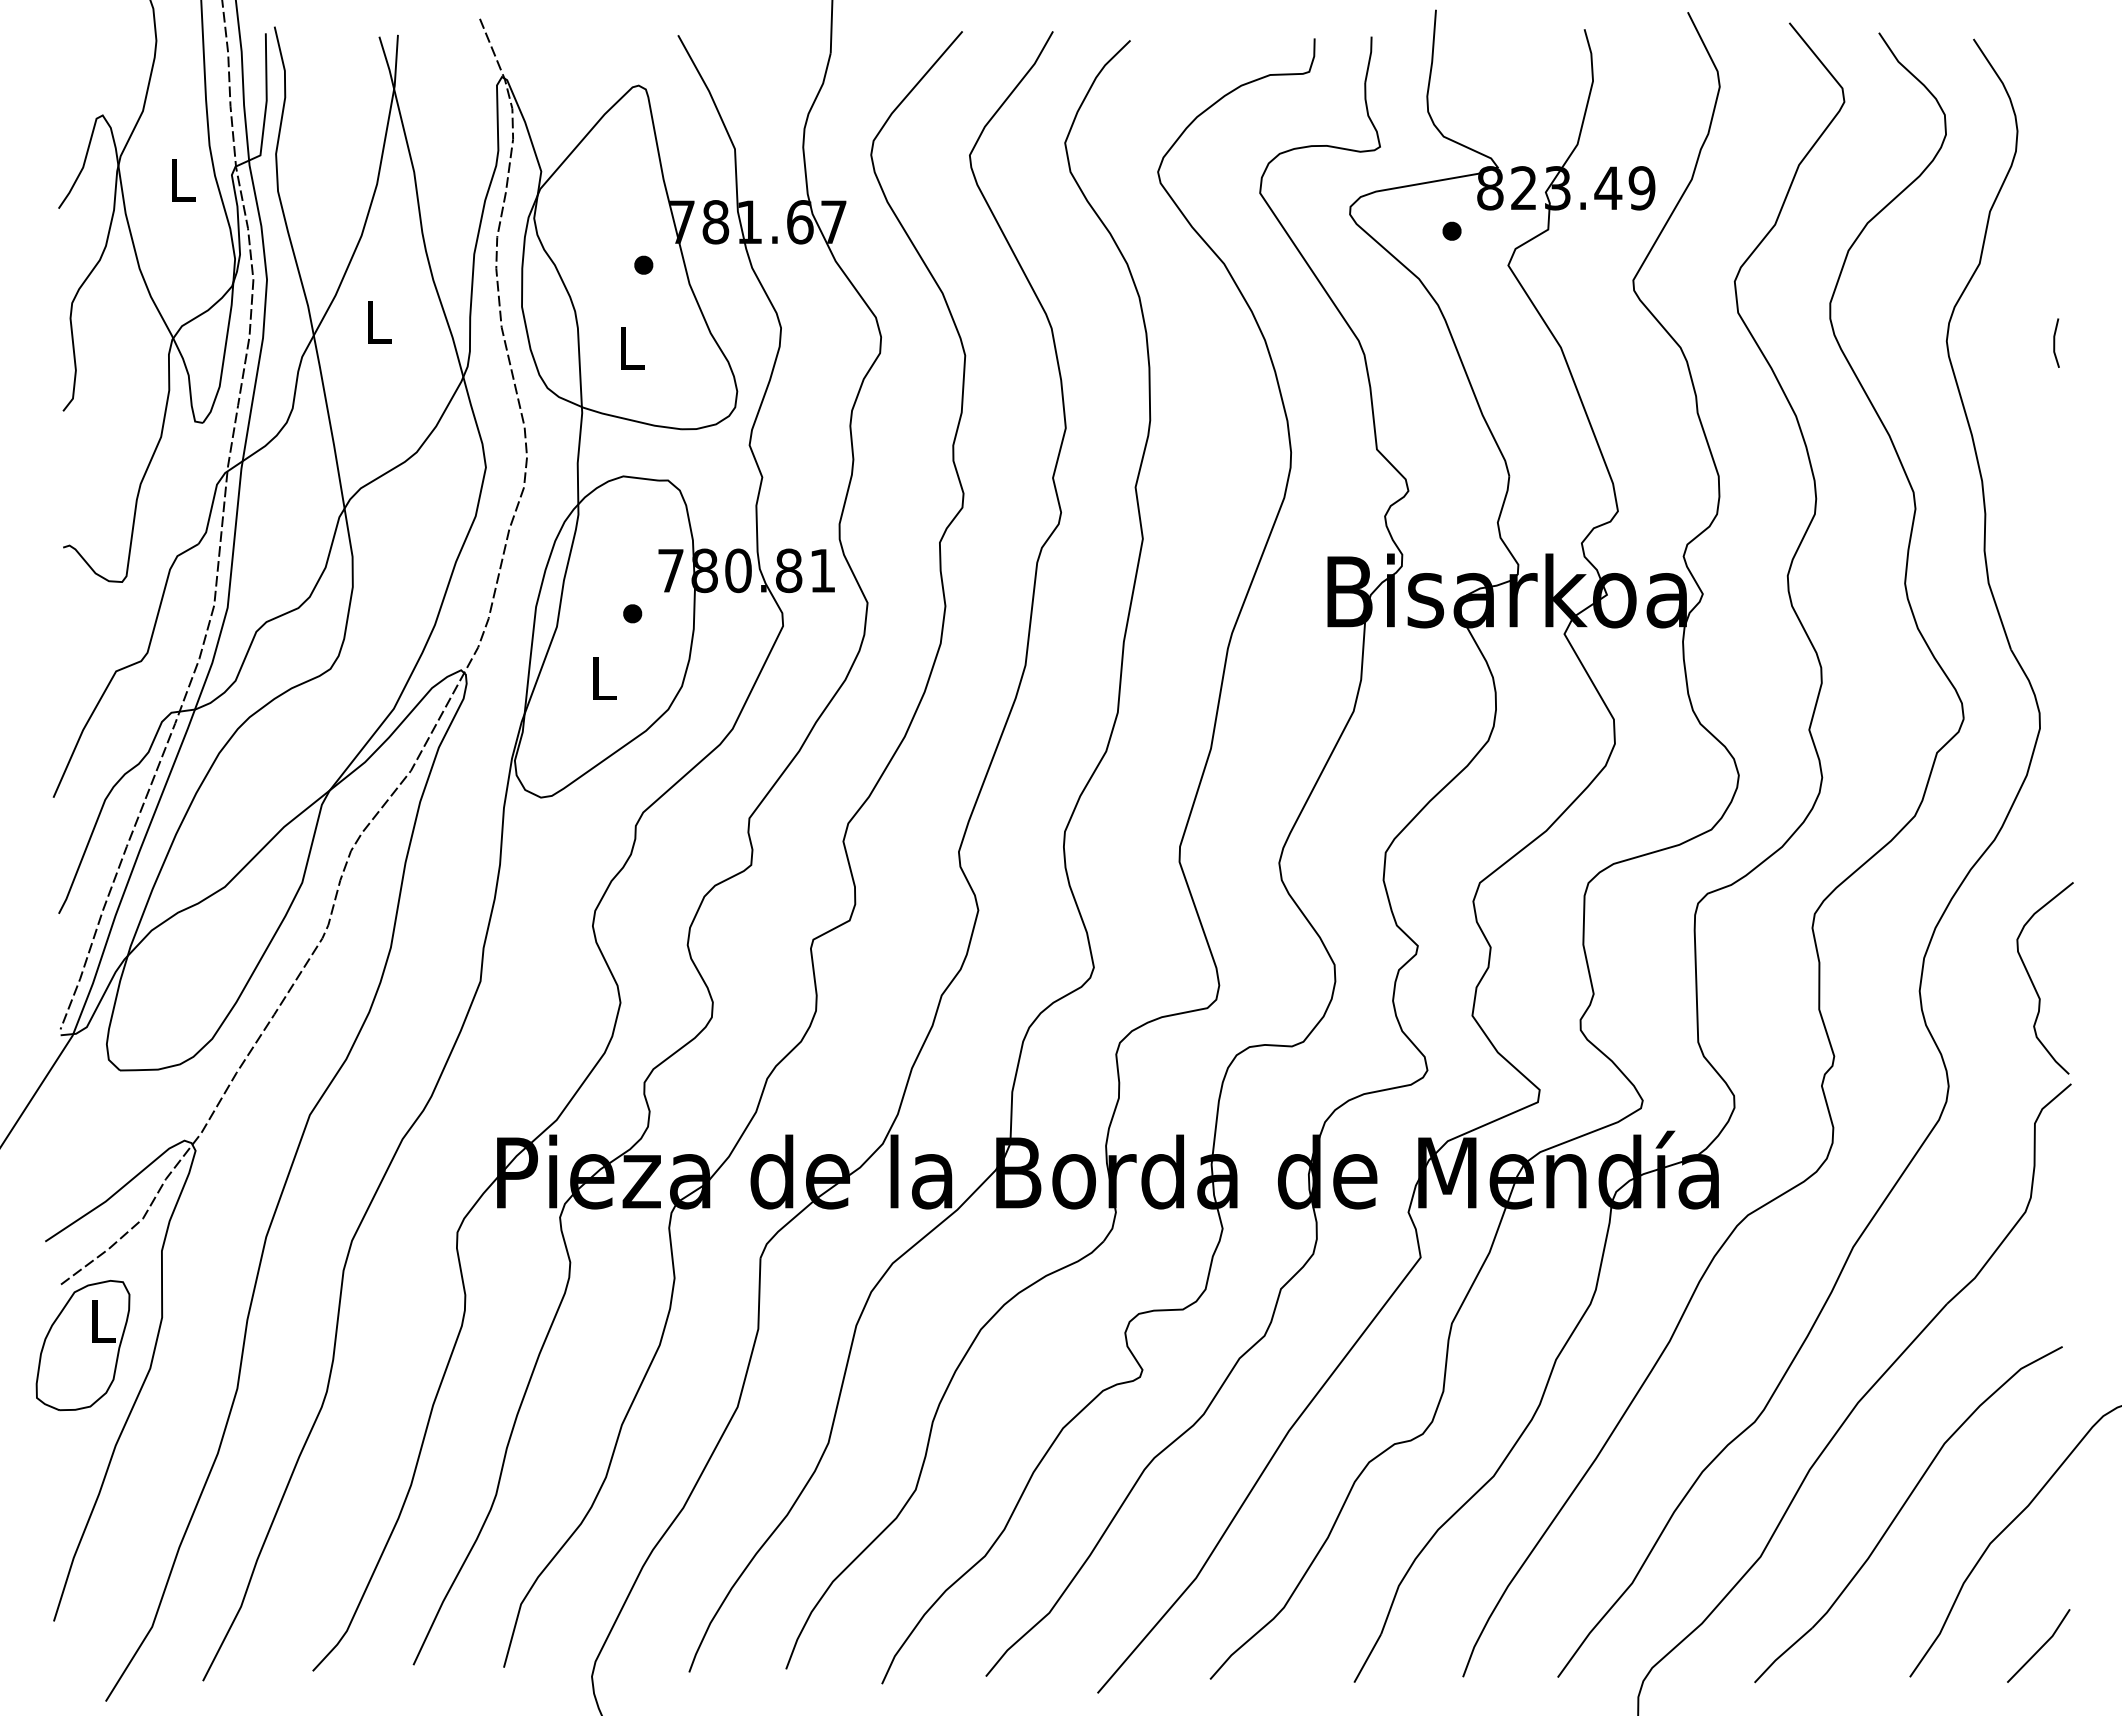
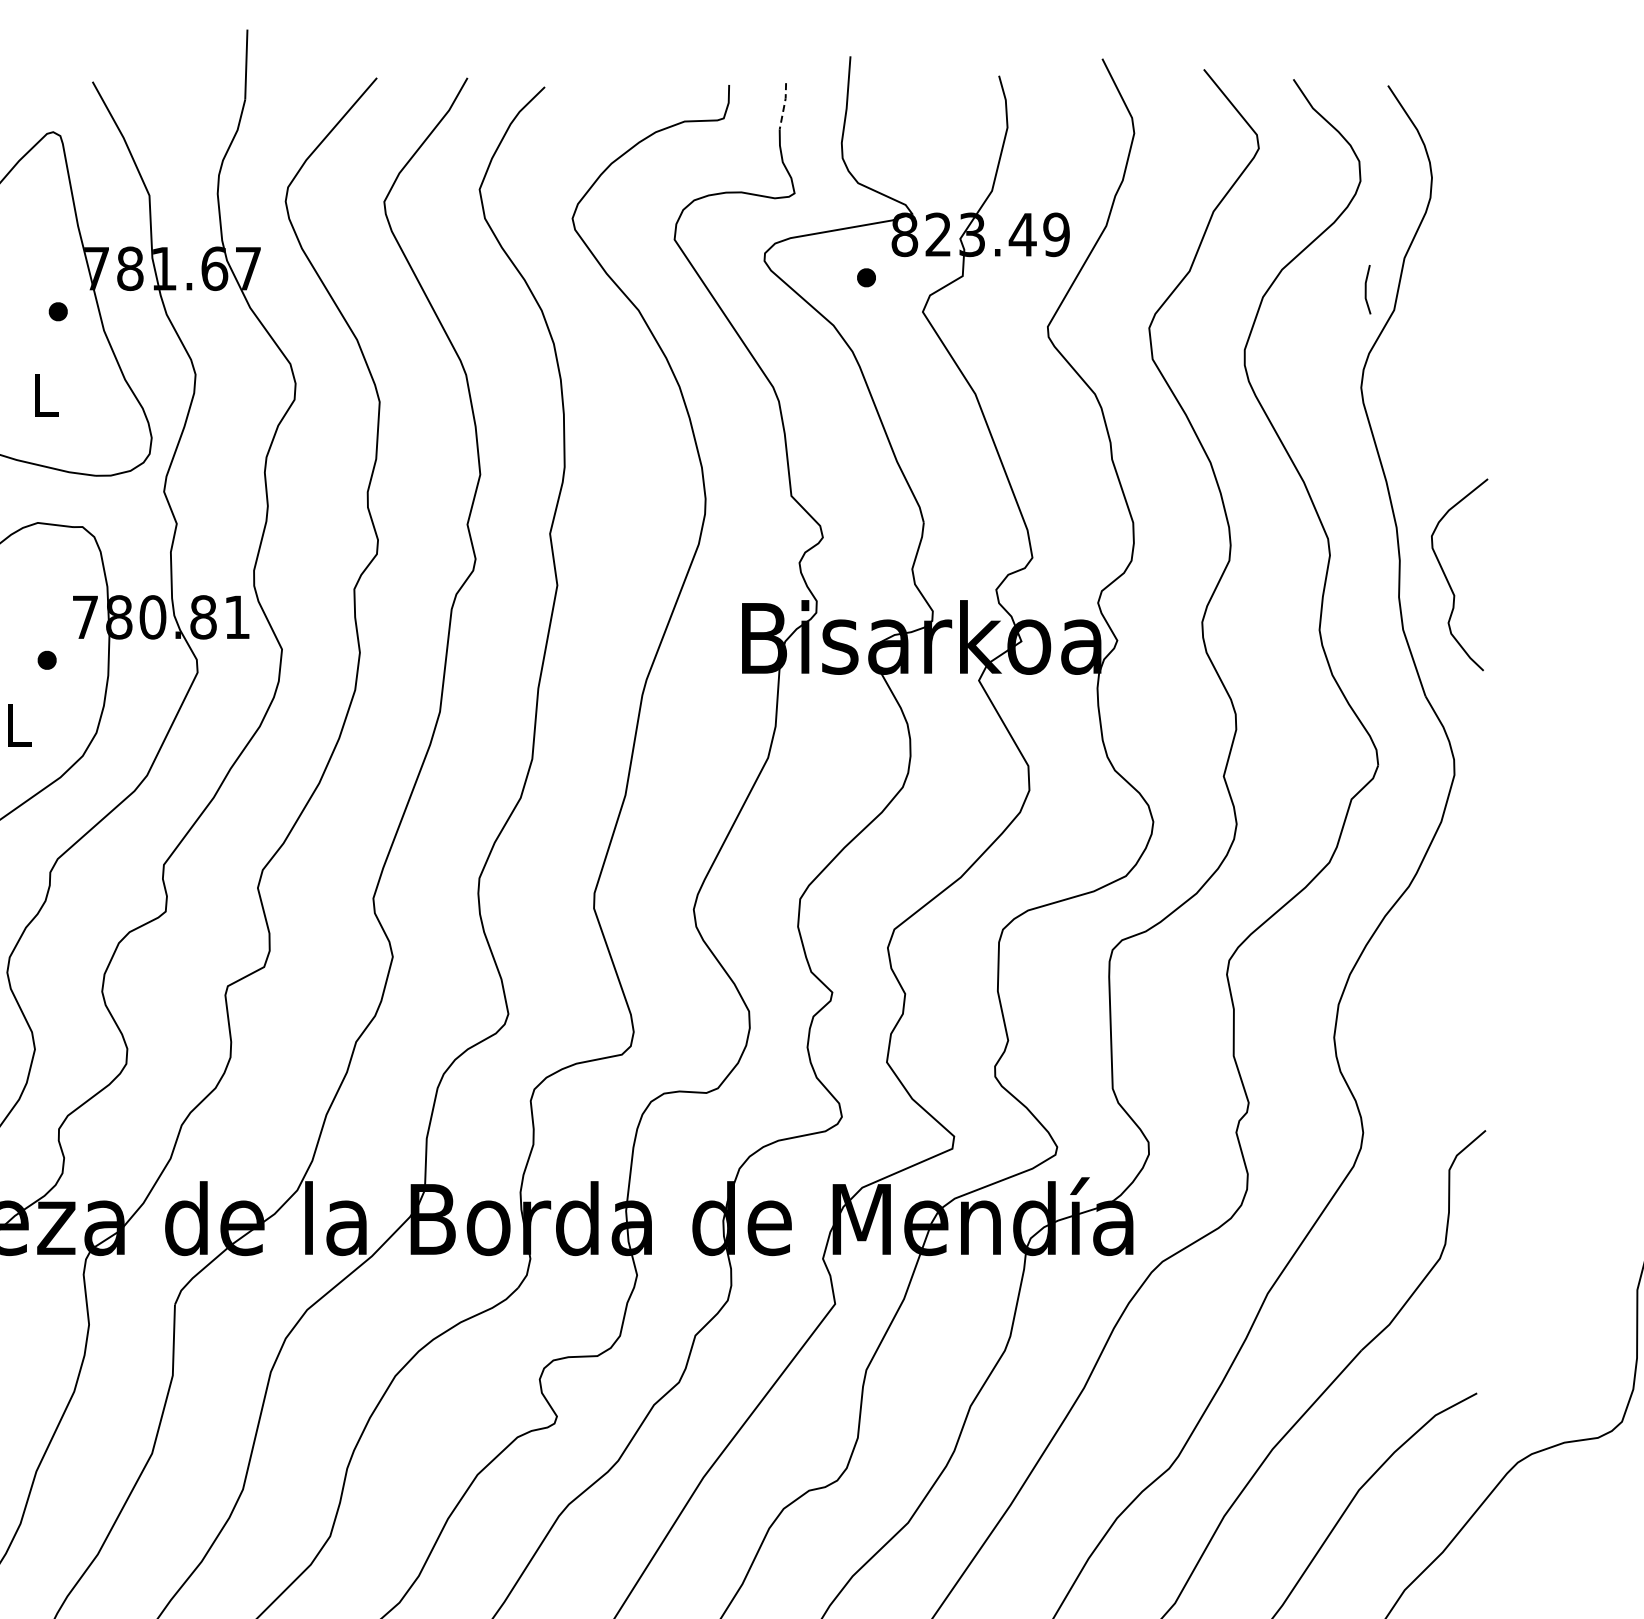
line: (1369, 59) -> (783, 106), solid -> dashed
line: (2055, 342) -> (1366, 289), moved
curve: (2034, 984) -> (1448, 581), moved

